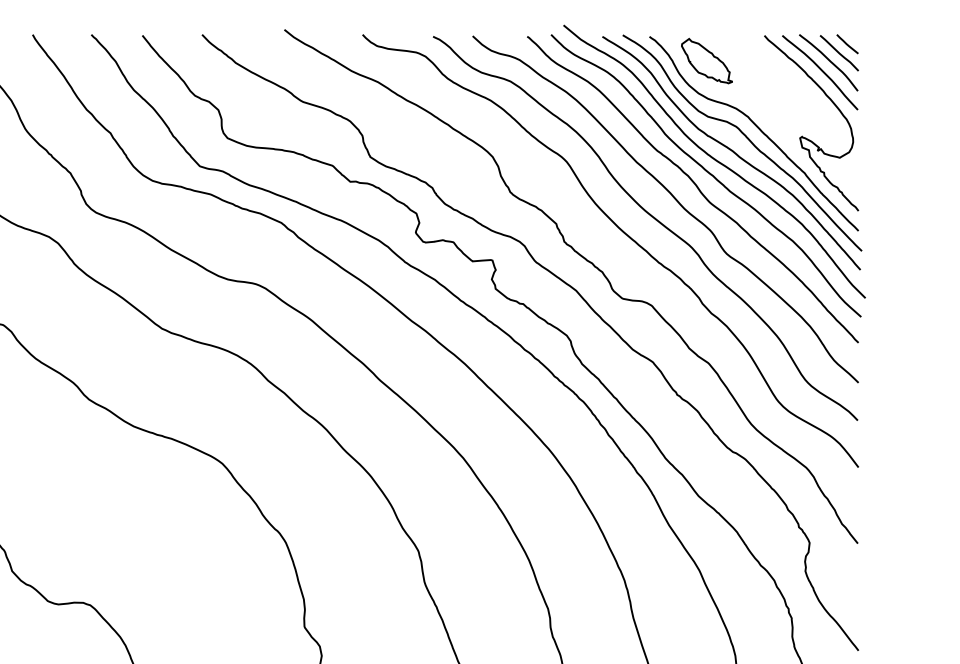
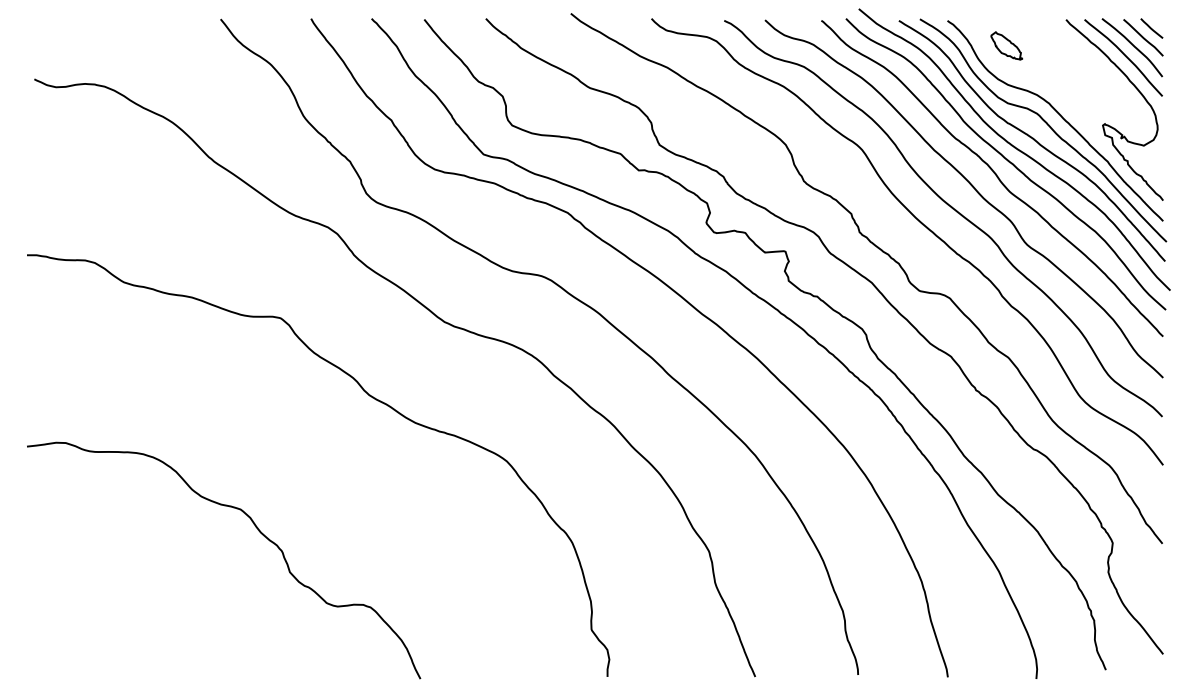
part: (706, 60) -> (1006, 45), size x0.6

